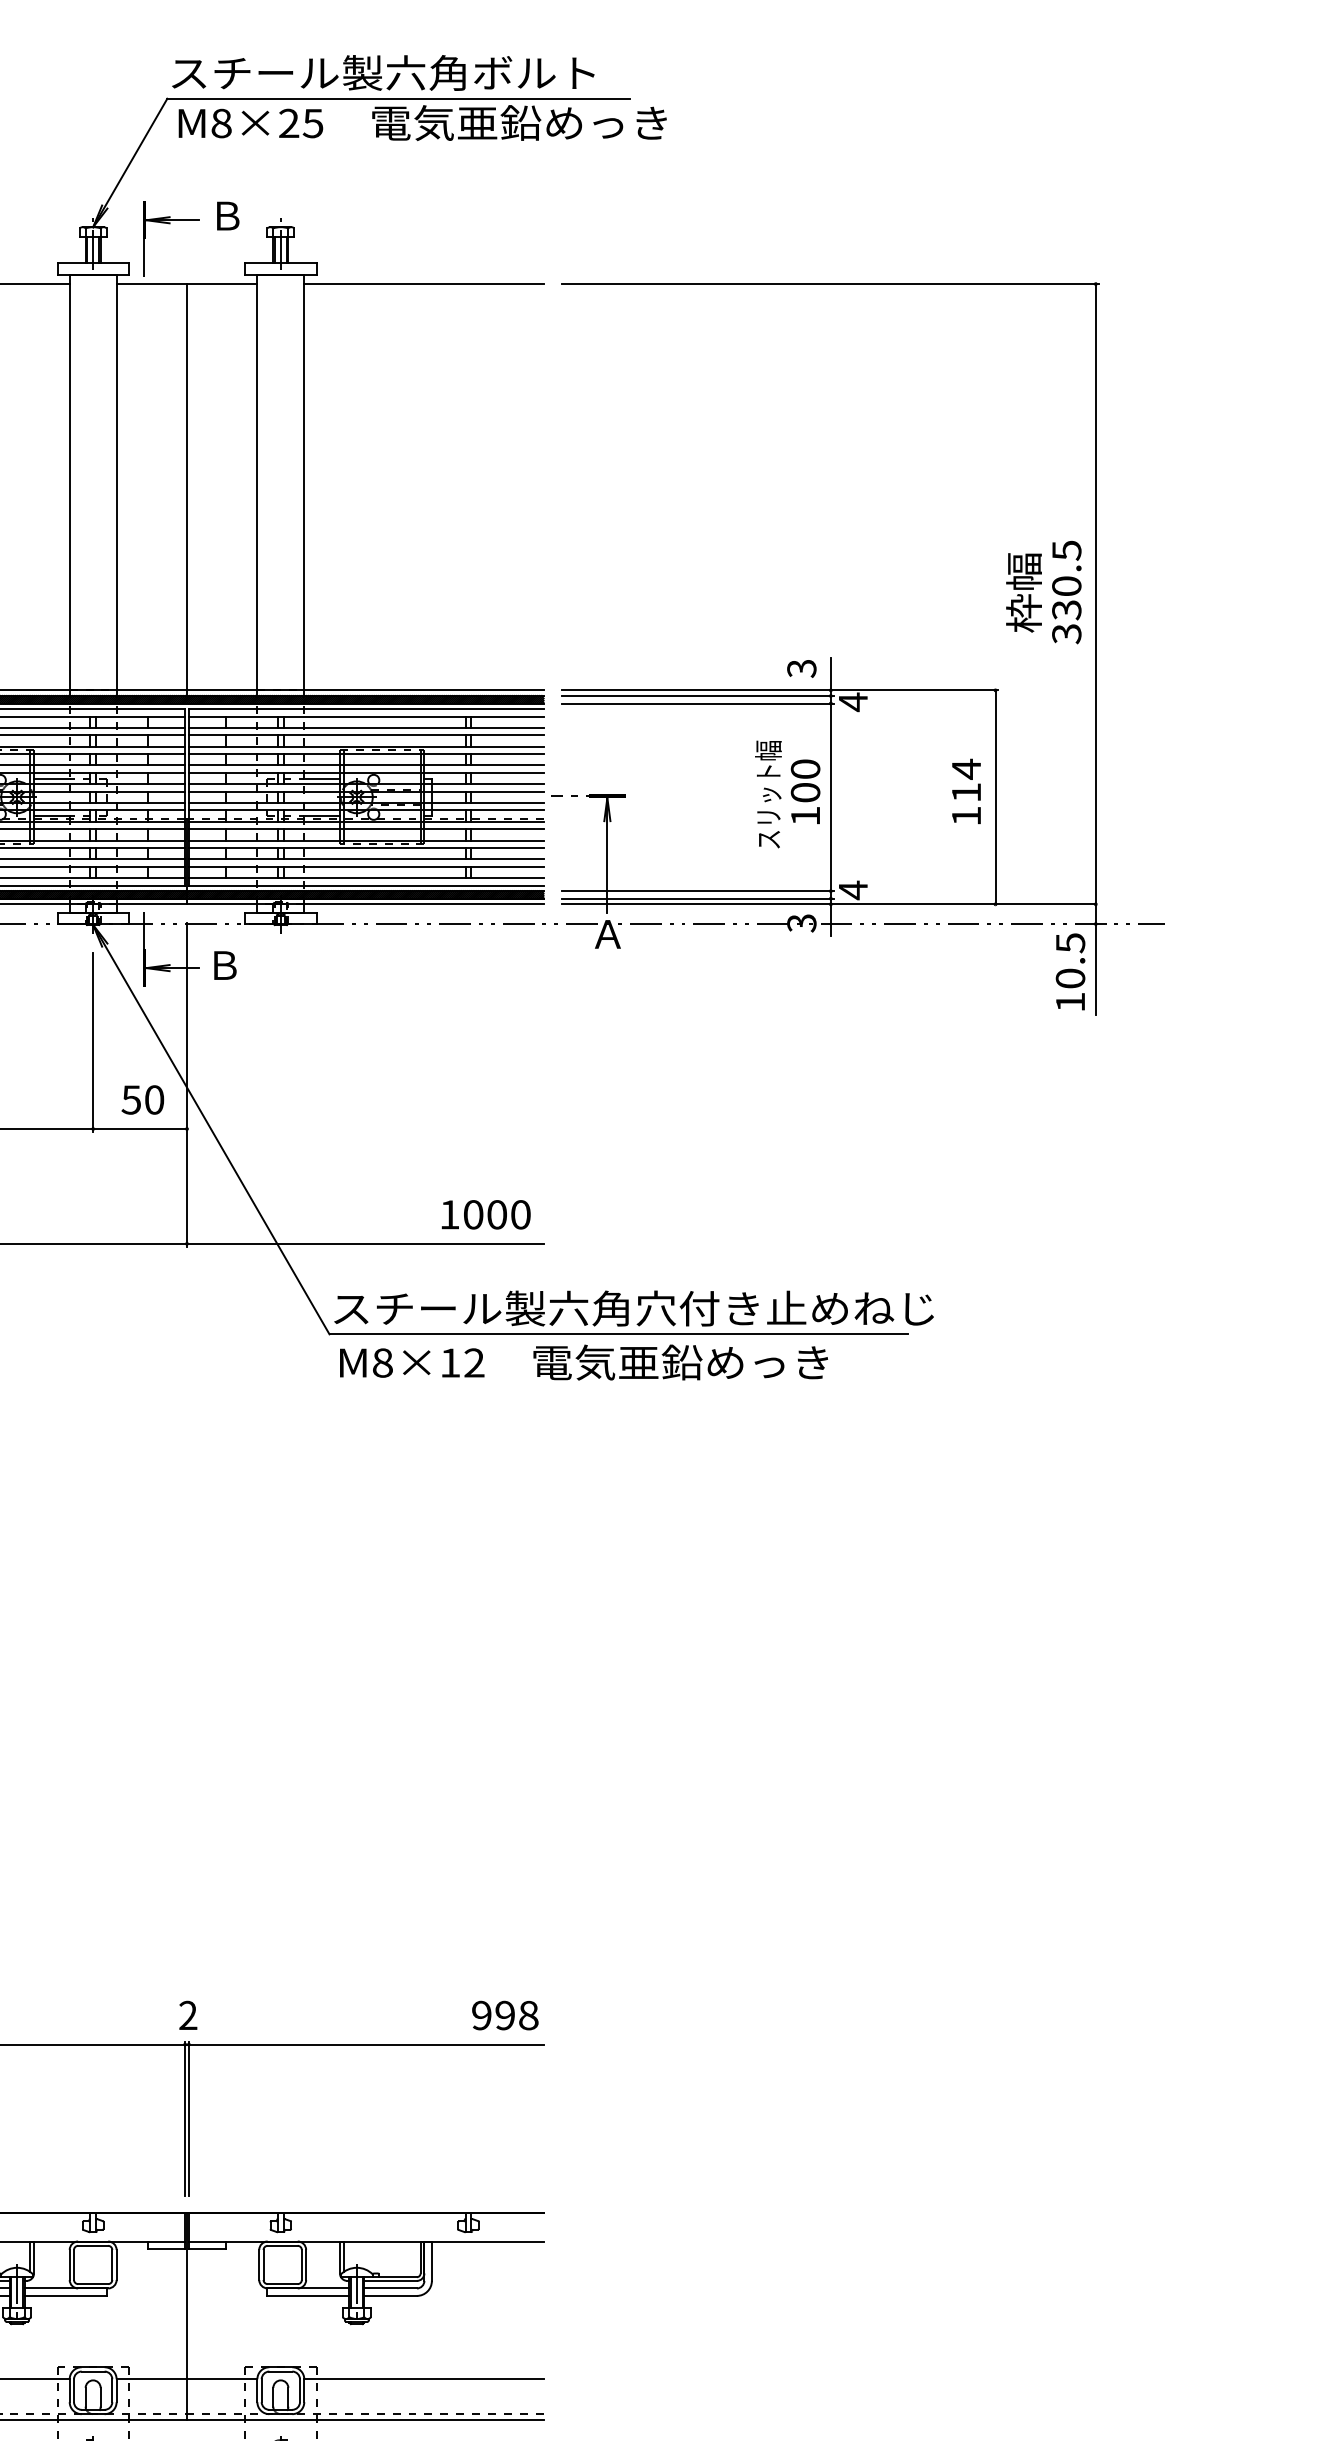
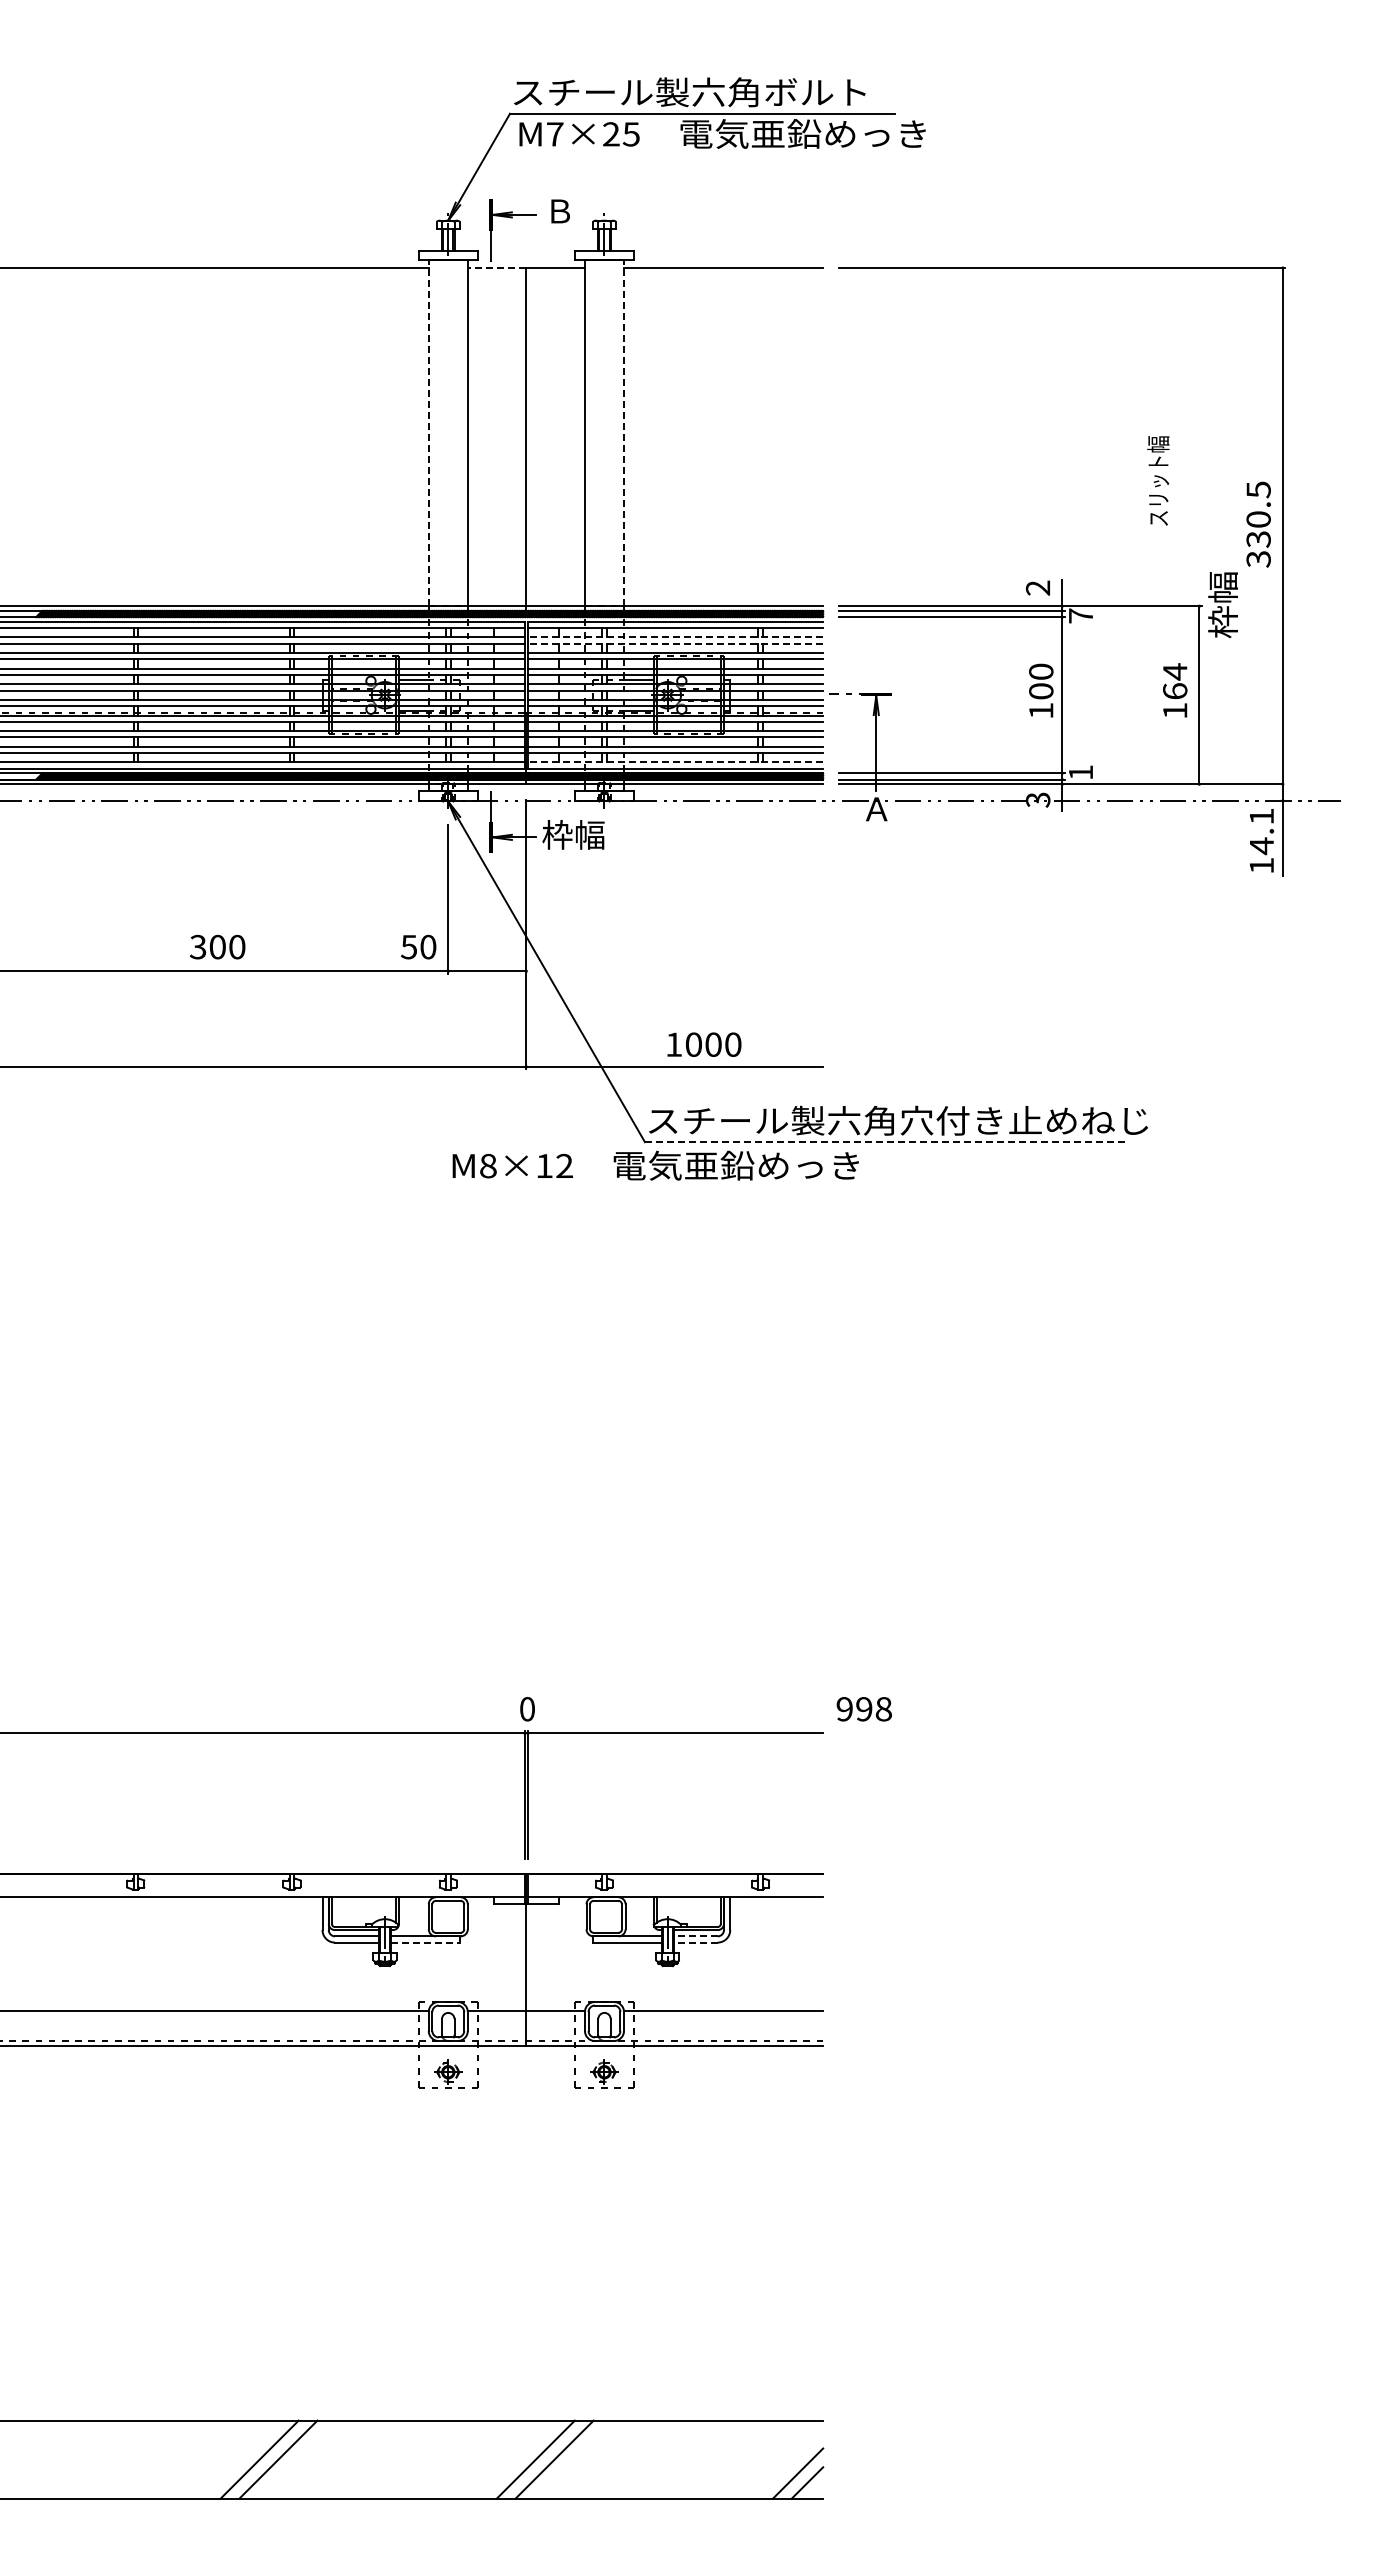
text: (221, 123) -> (555, 134), M8×25 -> M7×25
line: (151, 284) -> (496, 268), solid -> dashed
line: (69, 482) -> (428, 433), solid -> dashed
line: (304, 482) -> (624, 433), solid -> dashed
text: (1023, 593) -> (1222, 605), moved
text: (802, 667) -> (1038, 587), 3 -> 2
text: (852, 702) -> (1080, 616), 4 -> 7
line: (366, 727) -> (675, 637), solid -> dashed
line: (366, 735) -> (675, 643), solid -> dashed
text: (966, 792) -> (1175, 691), 114 -> 164
text: (768, 794) -> (1158, 480), moved
line: (366, 878) -> (675, 762), solid -> dashed
text: (852, 890) -> (1080, 772), 4 -> 1
text: (1070, 961) -> (1261, 831), 10.5 -> 14.1
text: (243, 964) -> (573, 834), Ｂ -> 枠幅
text: (142, 1099) -> (418, 946), moved
text: (486, 1214) -> (704, 1044), moved
line: (618, 1334) -> (885, 1142), solid -> dashed
text: (583, 1362) -> (655, 1165), moved
text: (188, 2015) -> (527, 1709), 2 -> 0
text: (504, 2015) -> (863, 1709), moved
line: (390, 2288) -> (695, 1936), solid -> dashed
line: (67, 2295) -> (426, 1942), solid -> dashed
line: (390, 2295) -> (695, 1942), solid -> dashed

